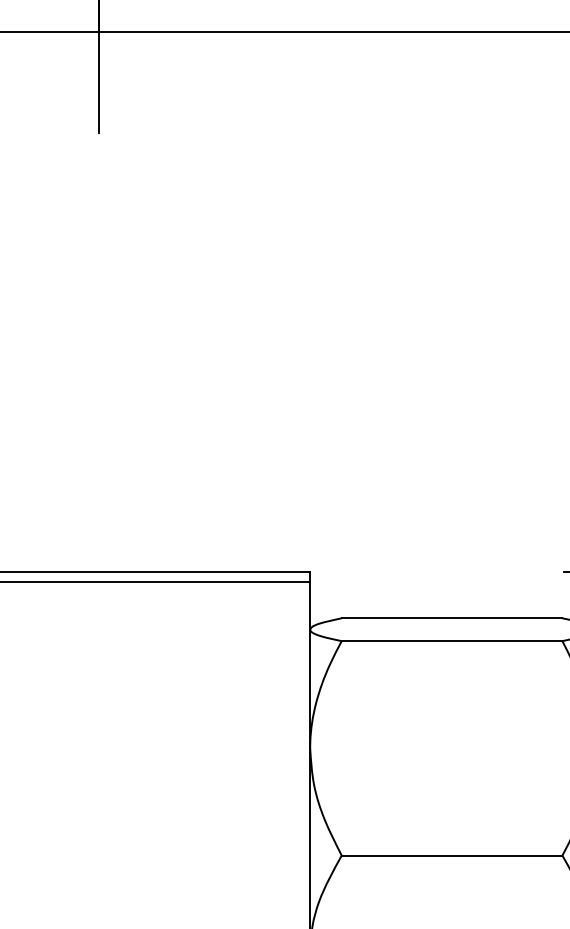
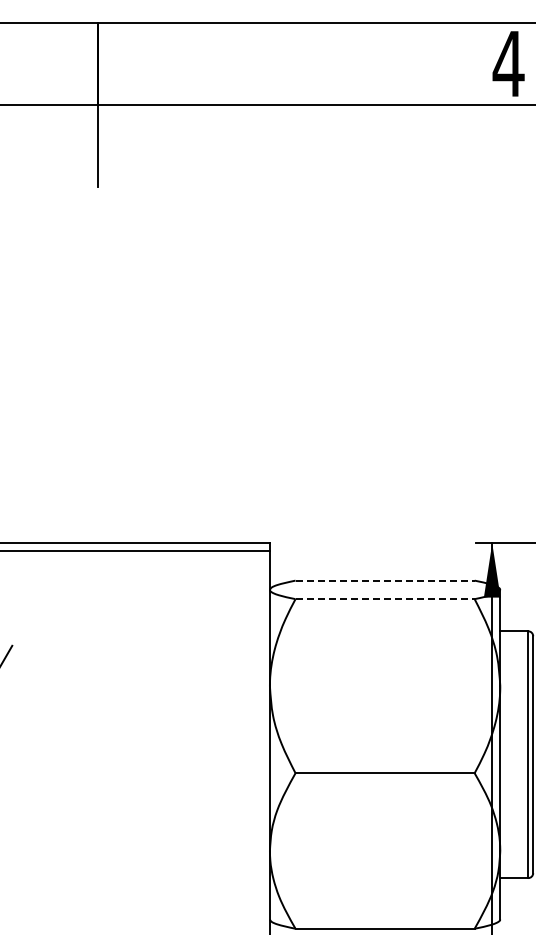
line: (452, 618) -> (385, 580), solid -> dashed
line: (452, 641) -> (385, 599), solid -> dashed

